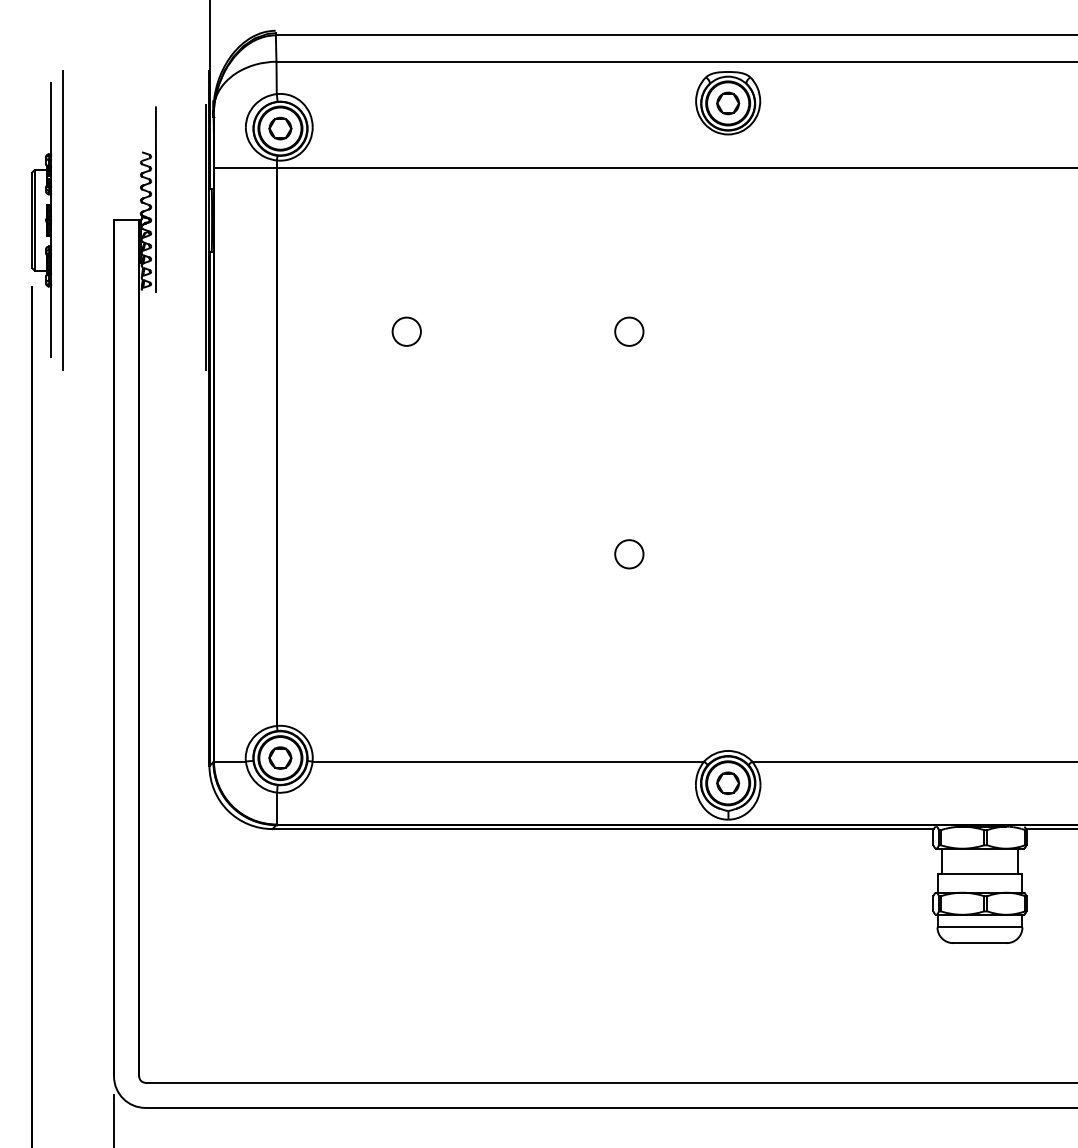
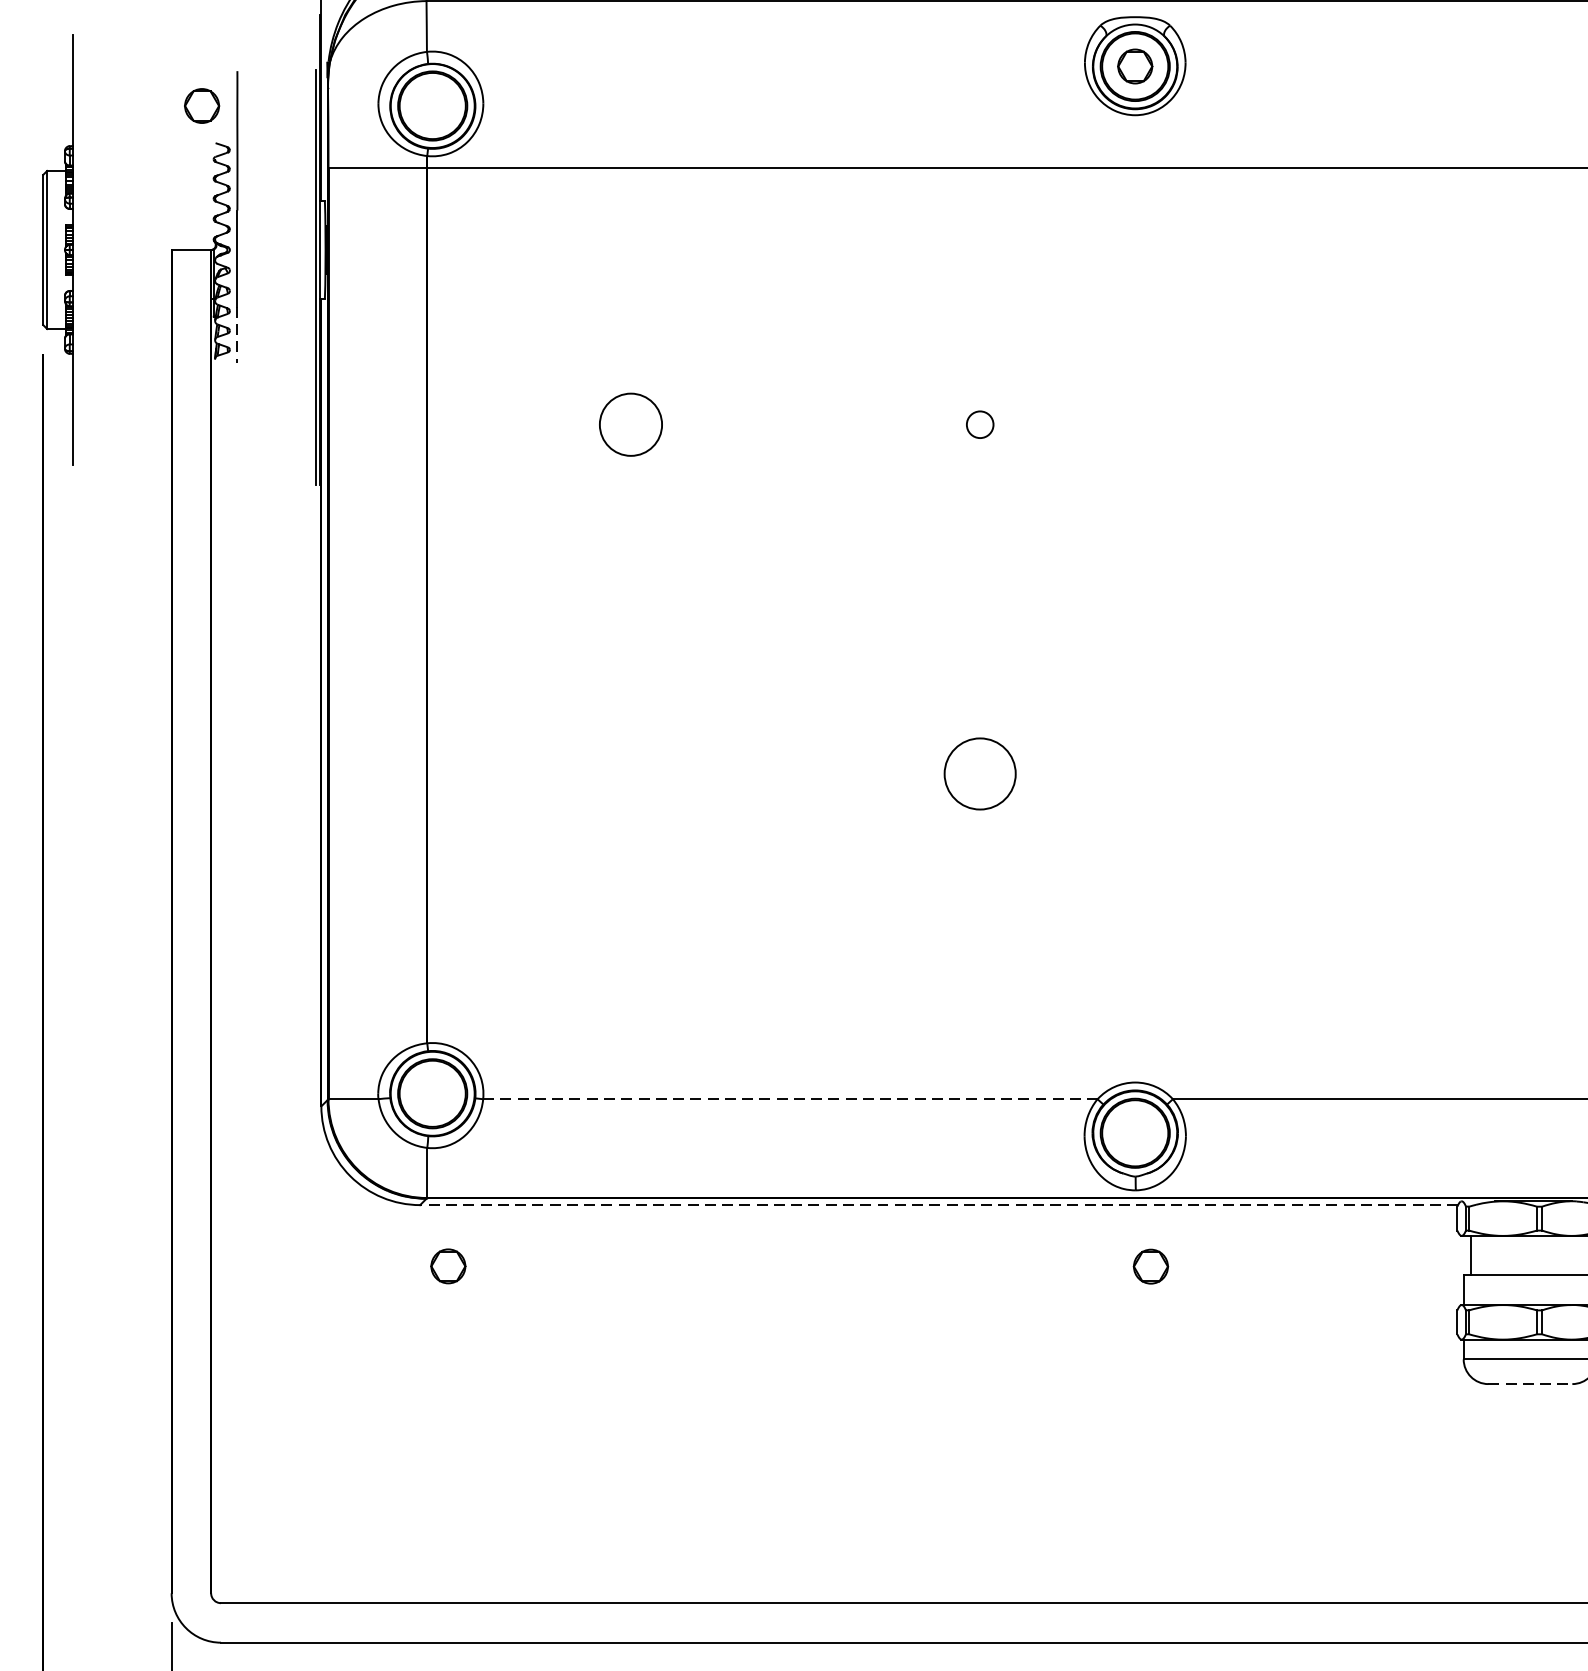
part: (280, 128) -> (202, 105), moved
line: (63, 219) -> (92, 248), removed
line: (155, 274) -> (236, 334), solid -> dashed
circle: (406, 331) -> (630, 424), size x1.4
circle: (629, 331) -> (980, 424), size x0.6
circle: (629, 554) -> (980, 774), size x1.6
part: (280, 757) -> (448, 1265), moved
line: (508, 761) -> (790, 1099), solid -> dashed
part: (728, 782) -> (1151, 1265), moved
line: (603, 829) -> (939, 1205), solid -> dashed
line: (979, 943) -> (1529, 1384), solid -> dashed

